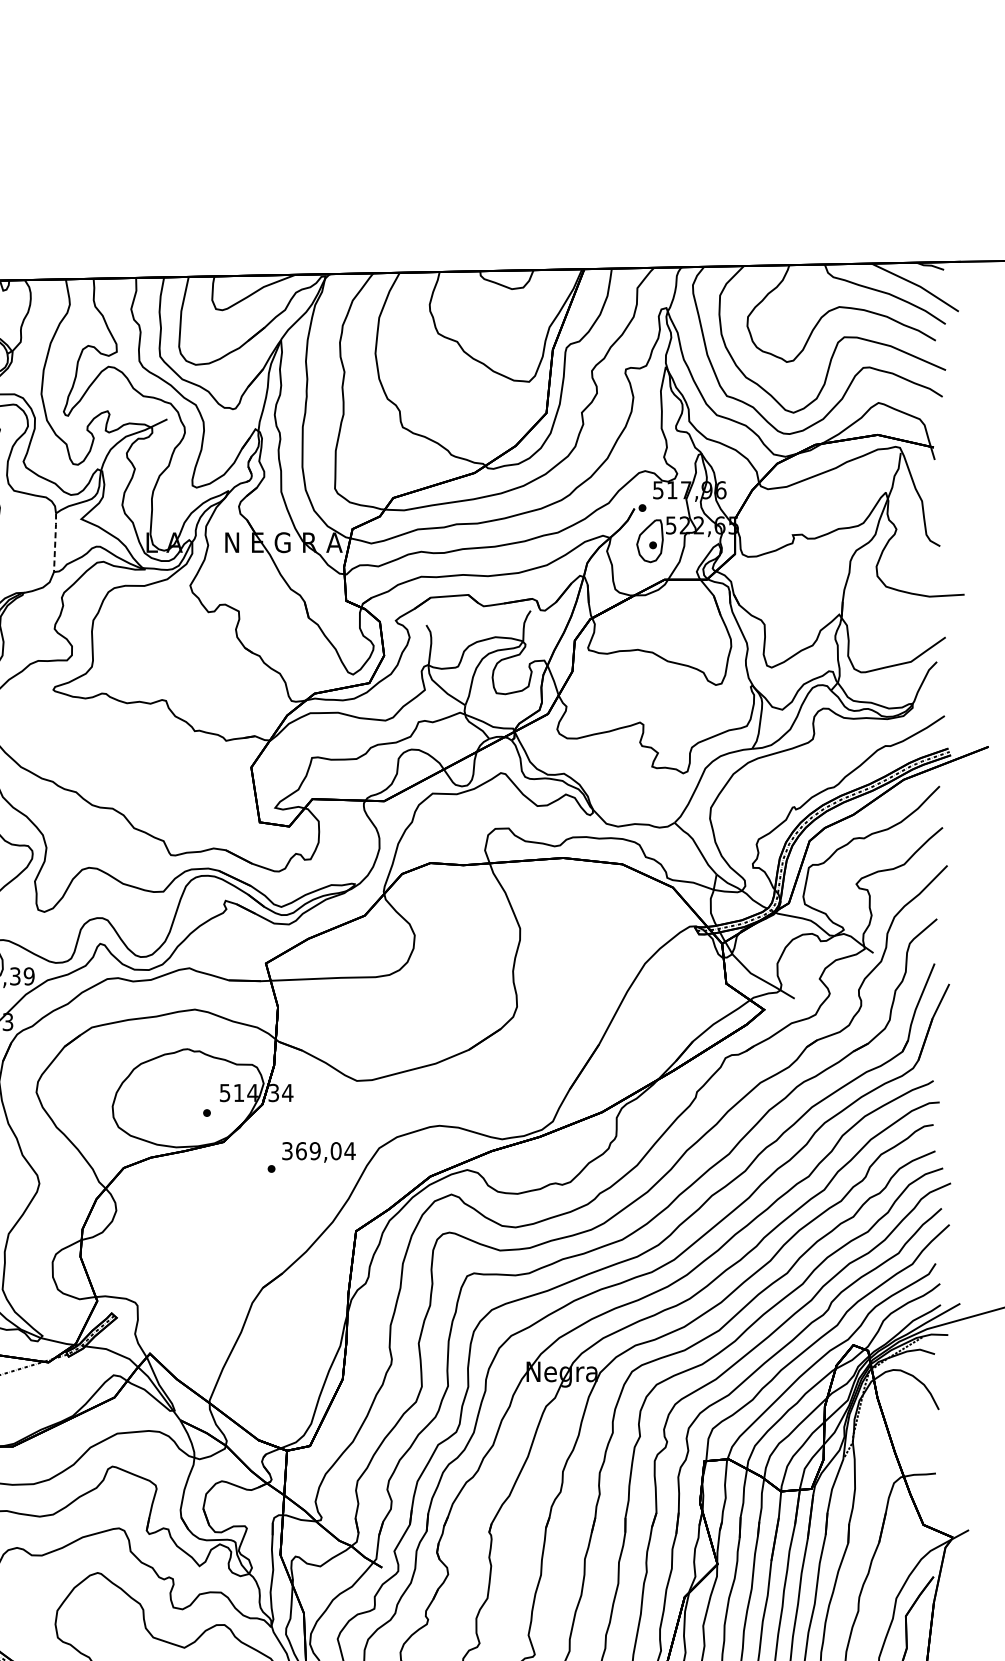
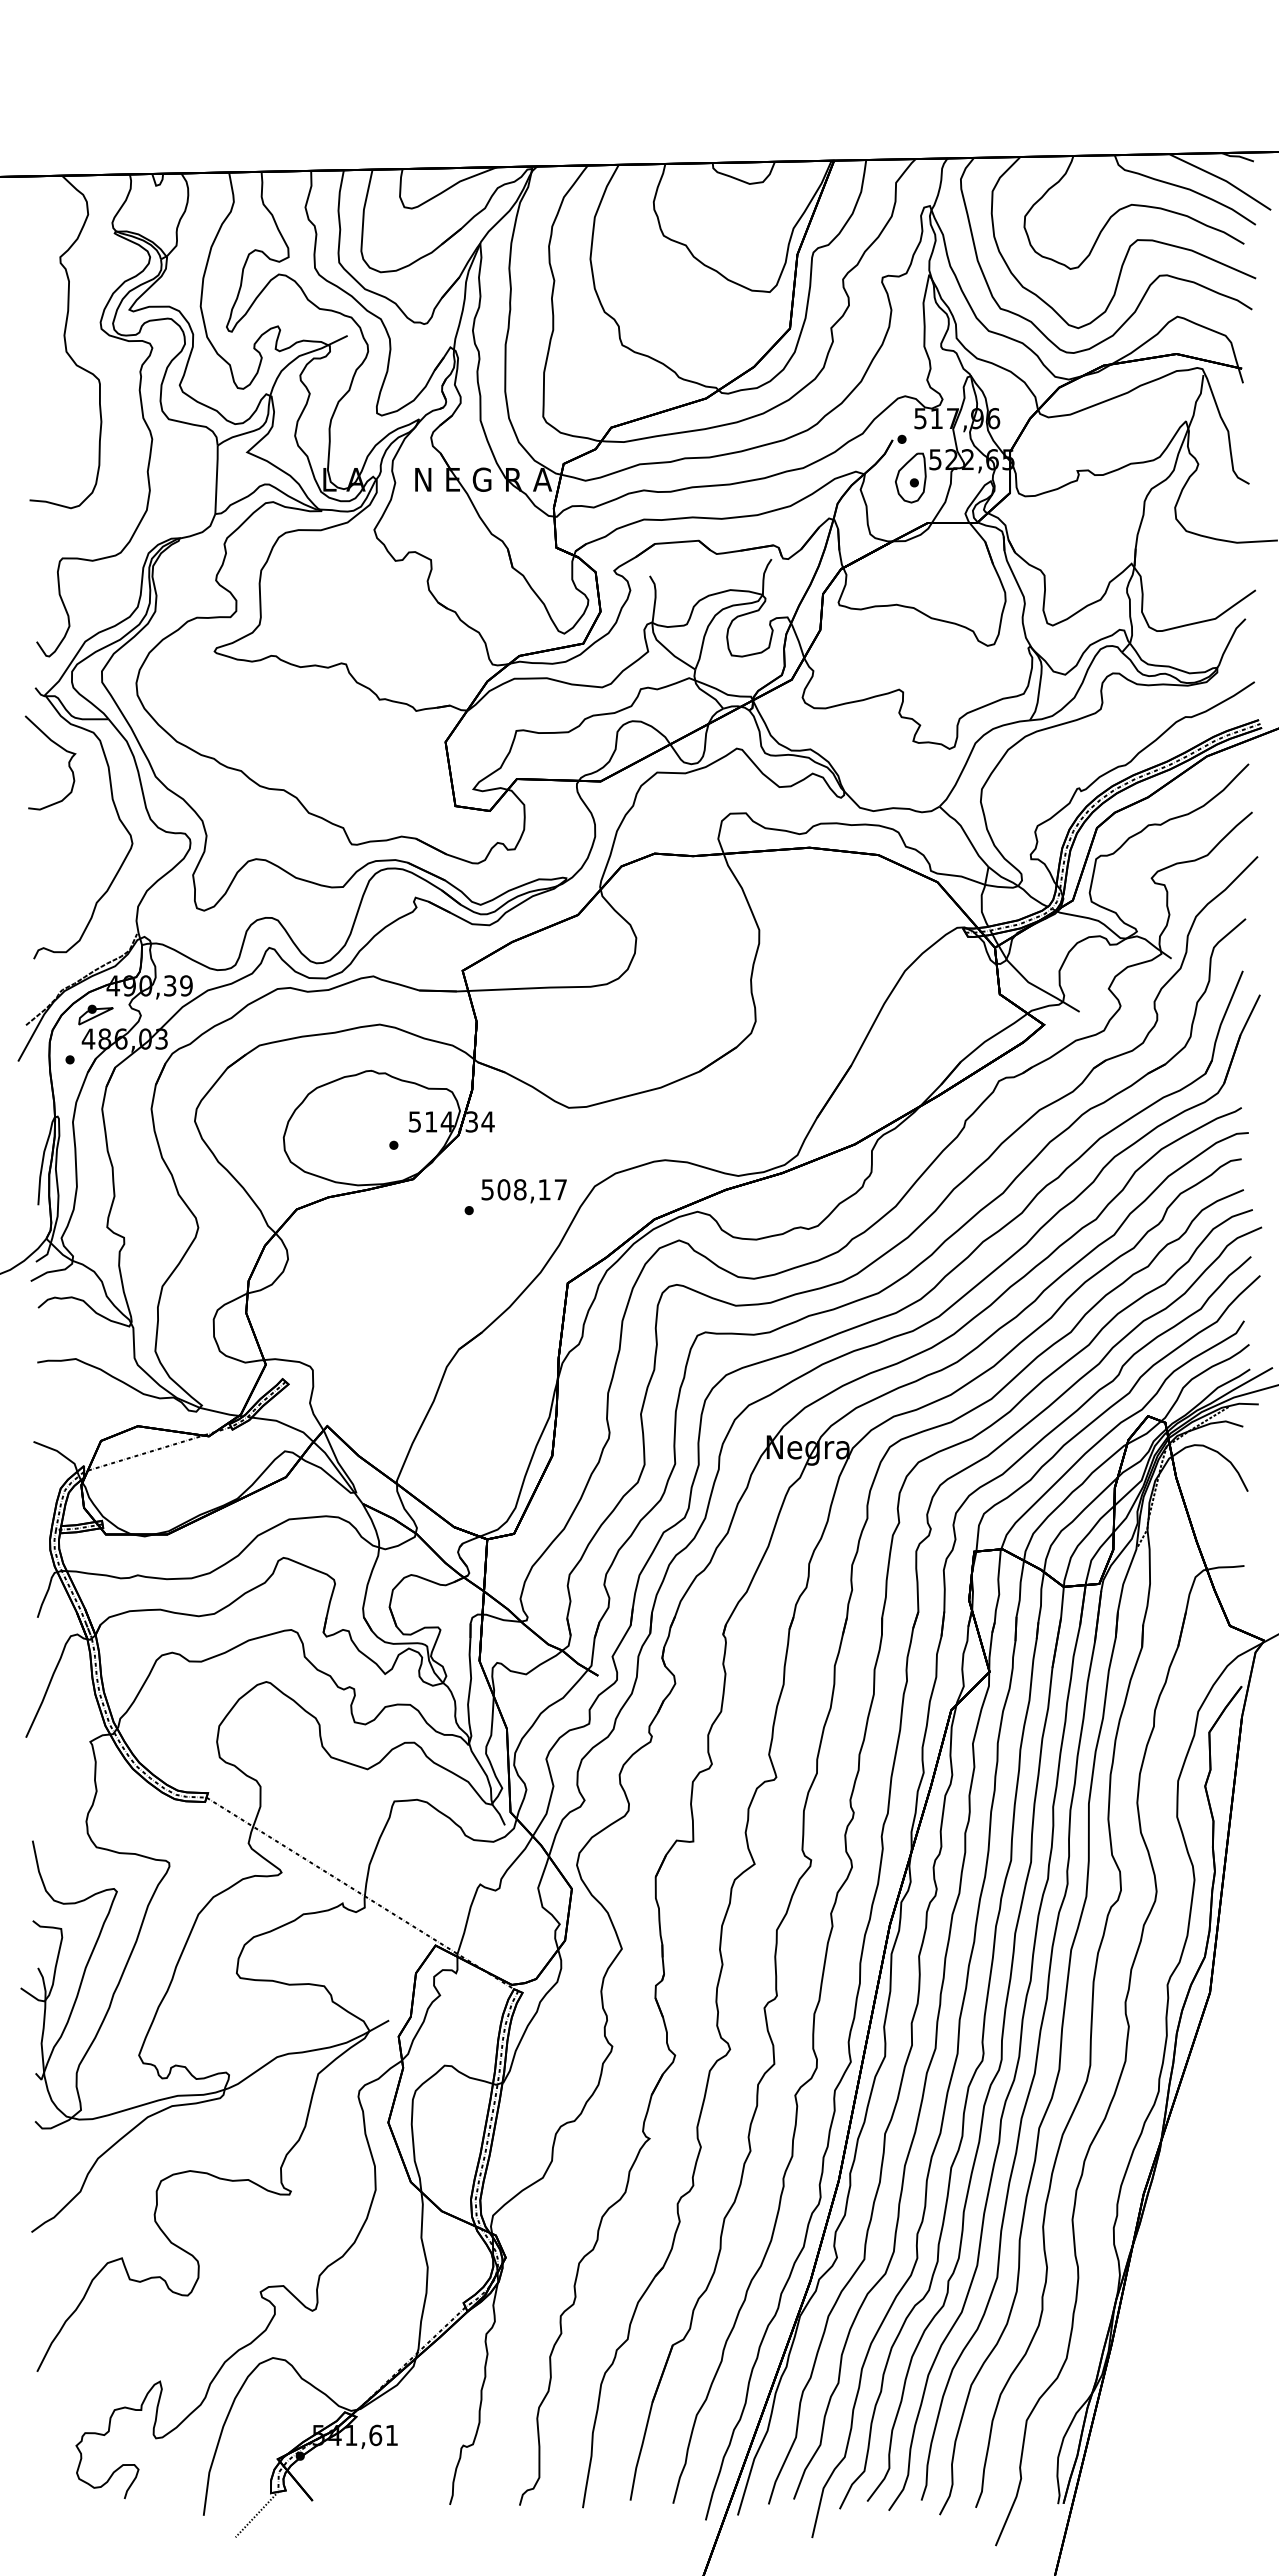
line: (55, 542) -> (216, 479), dashed -> solid
text: (318, 1150) -> (524, 1189), 369,04 -> 508,17

